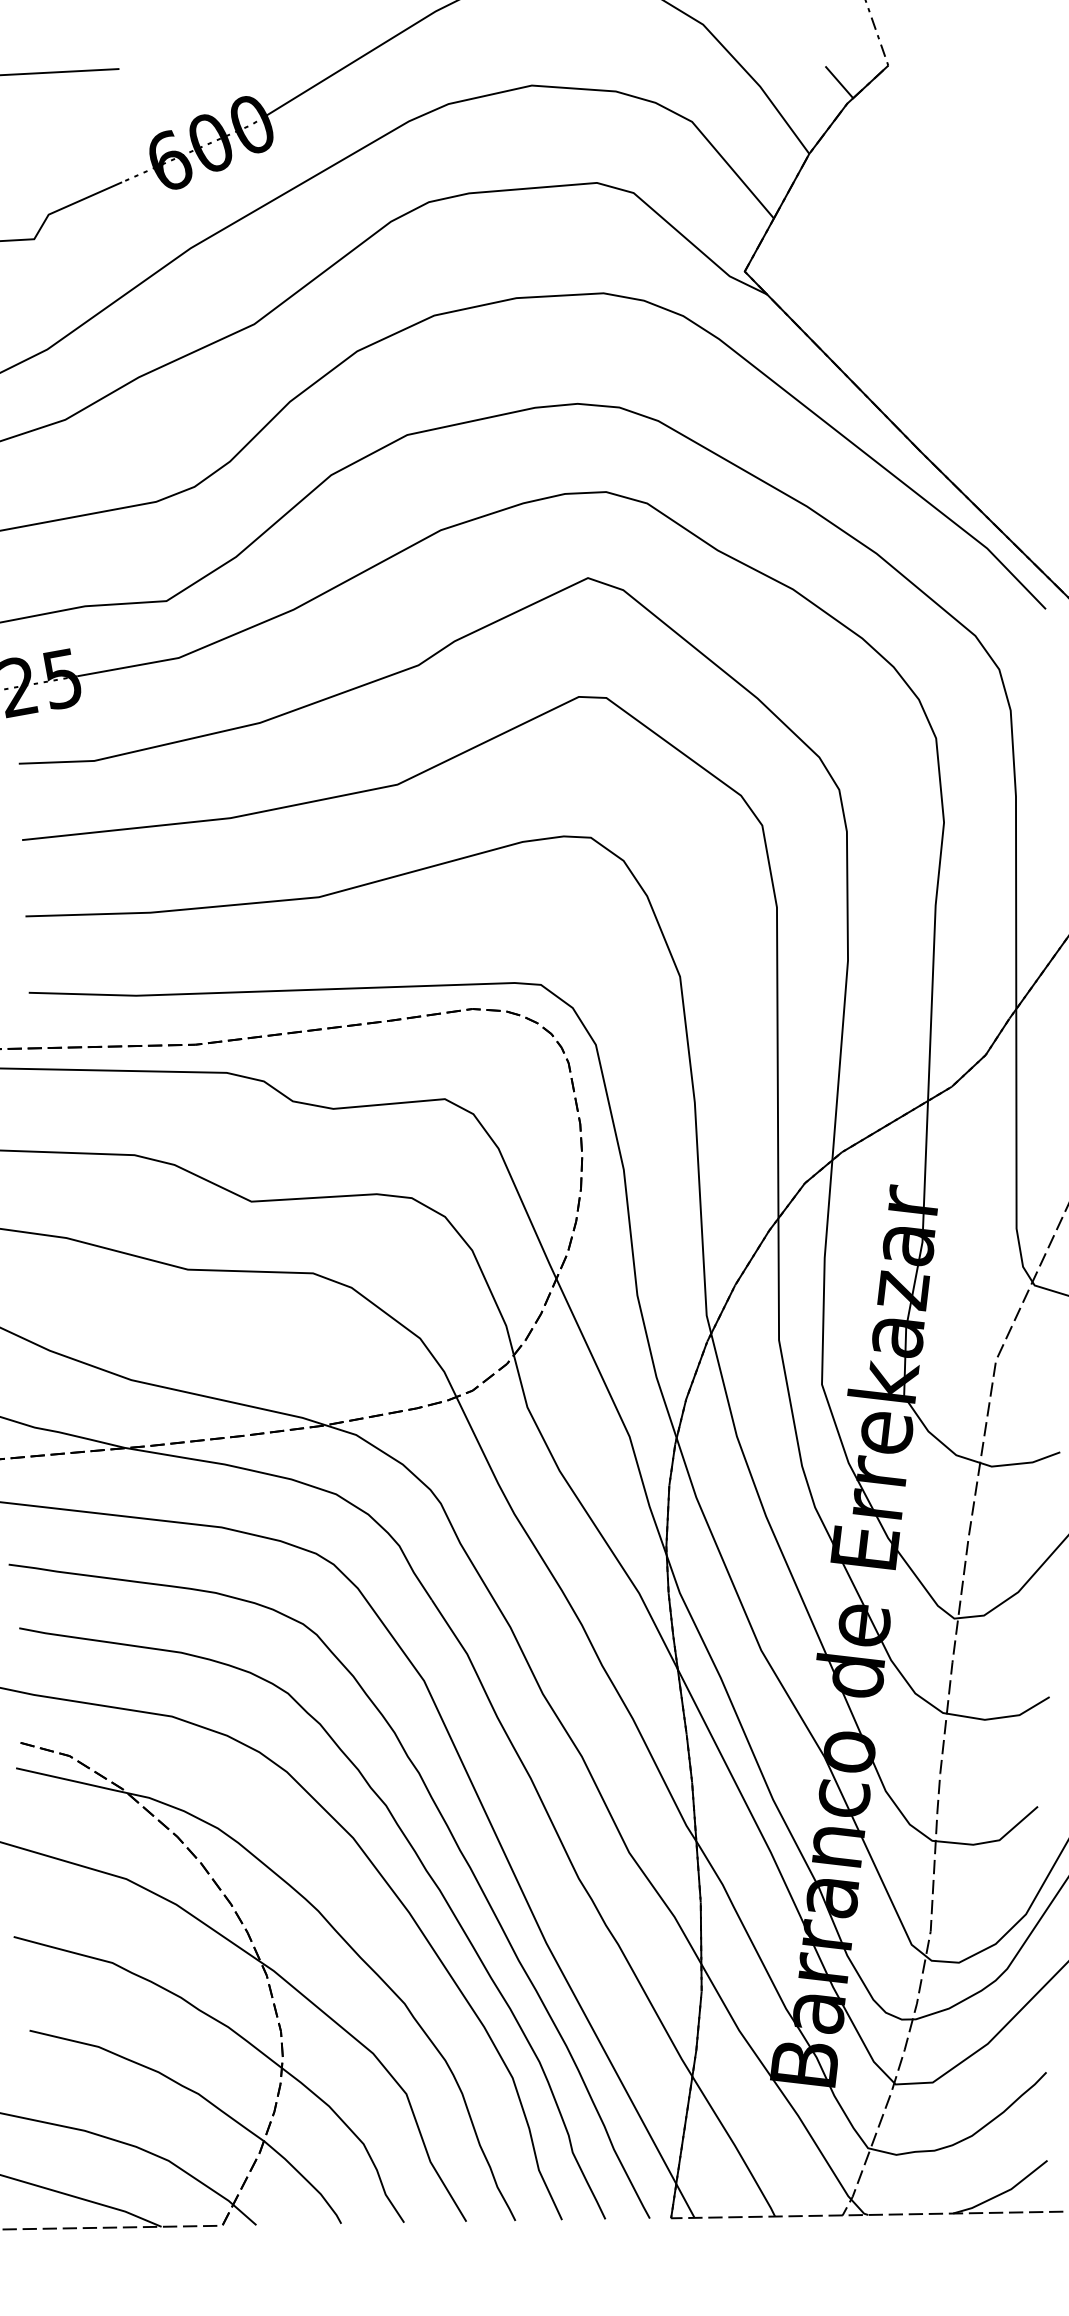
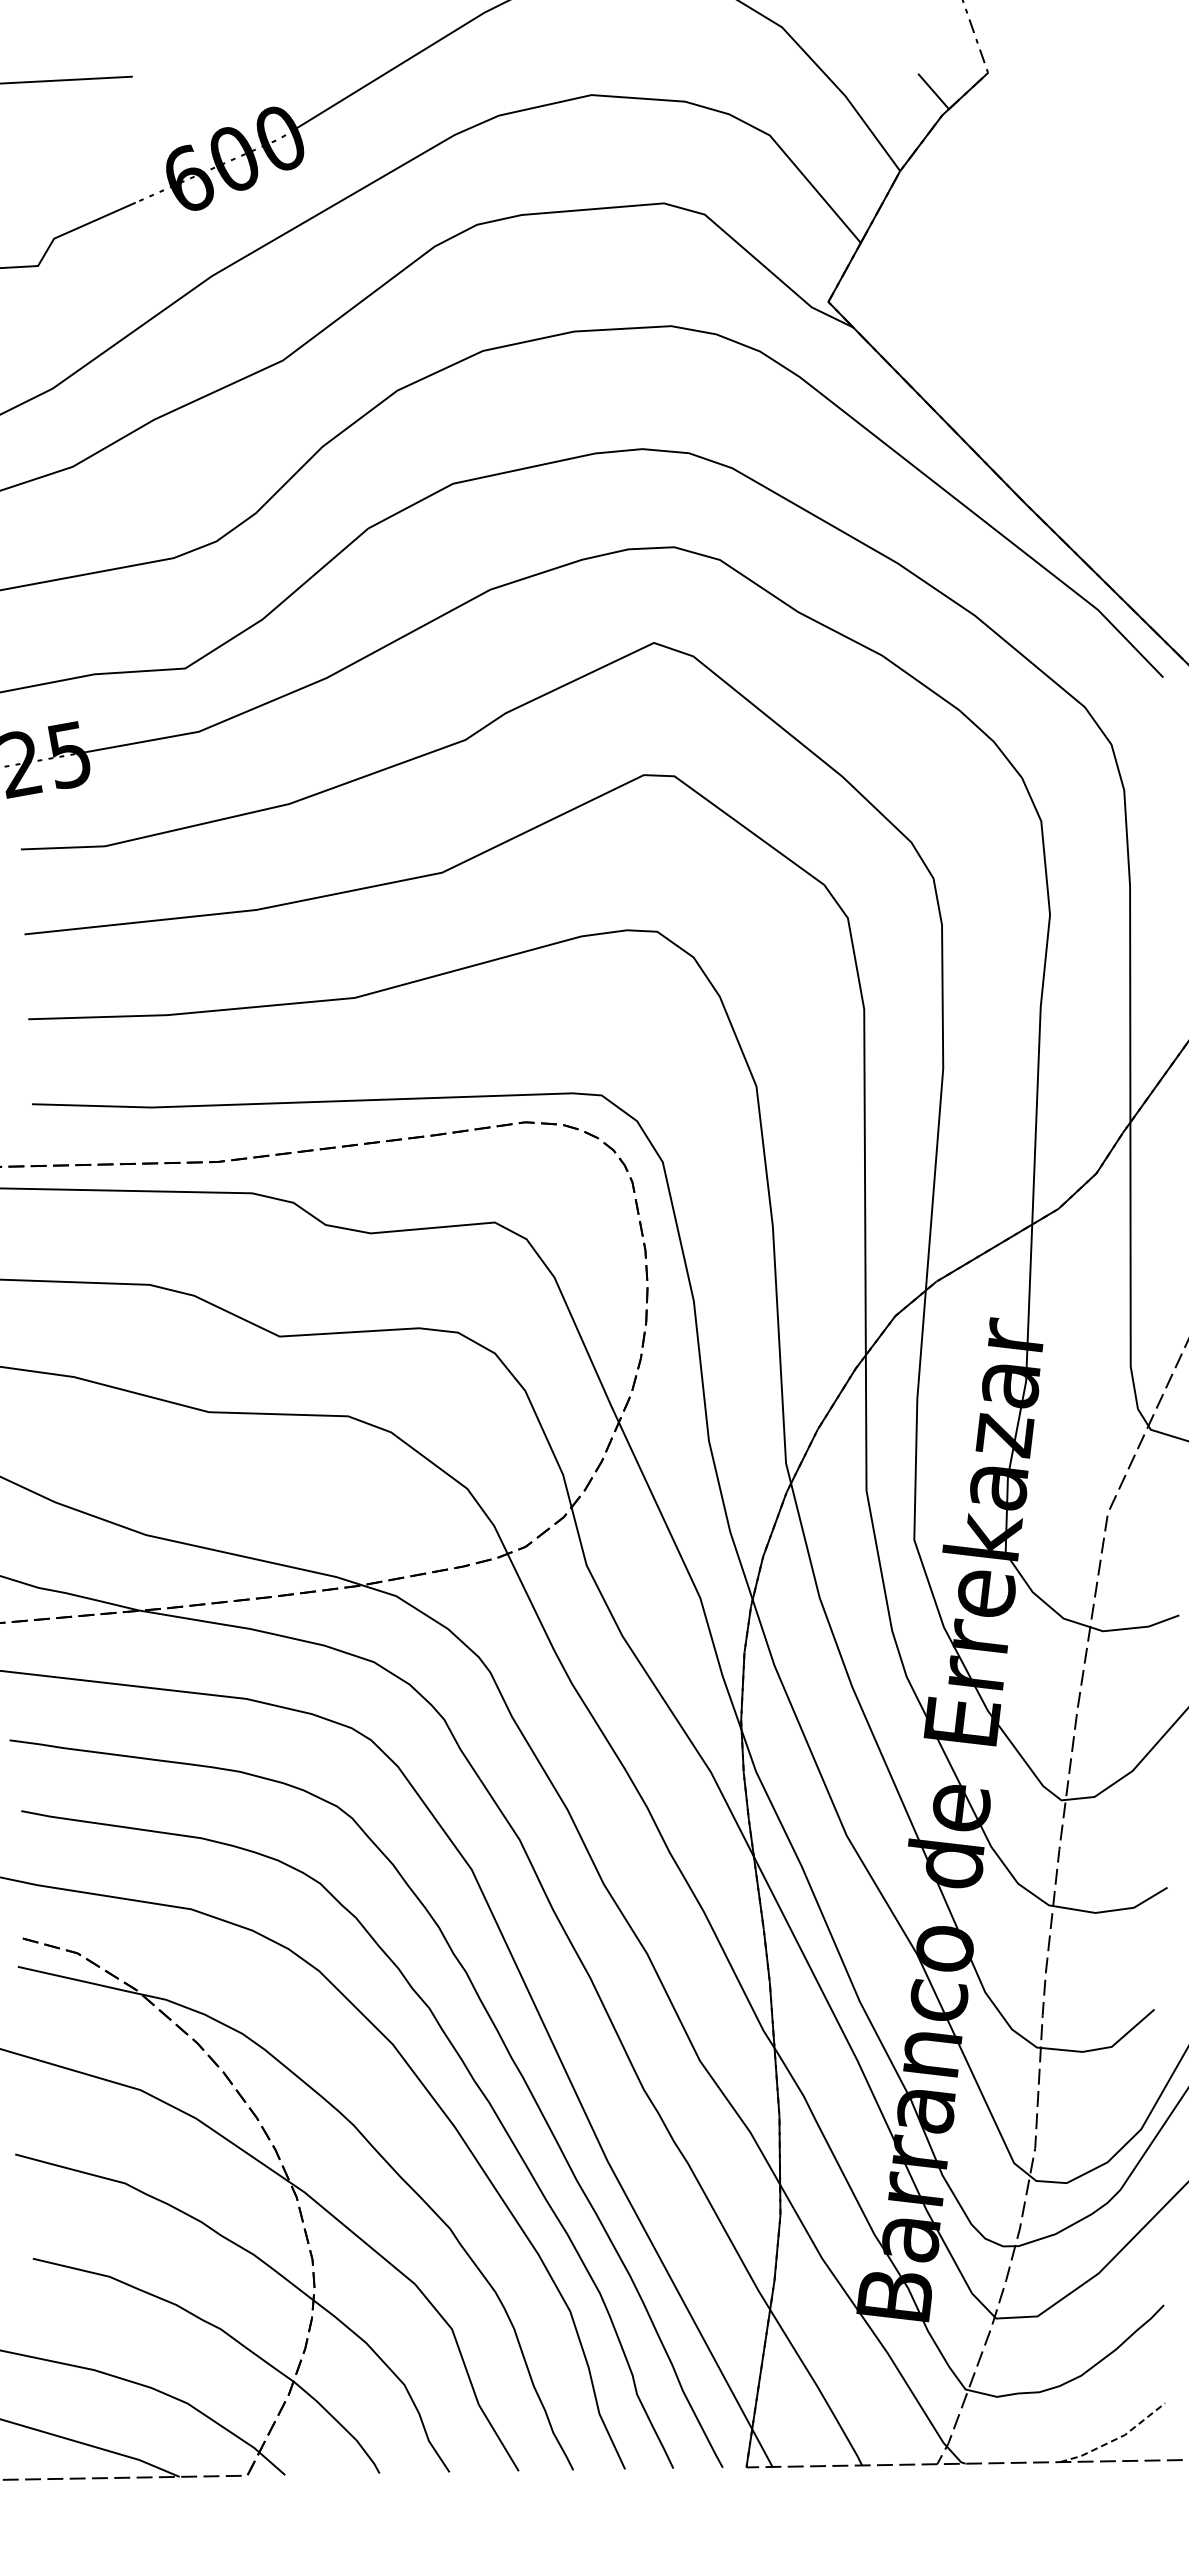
line: (1003, 2192) -> (1116, 2438), solid -> dashed

